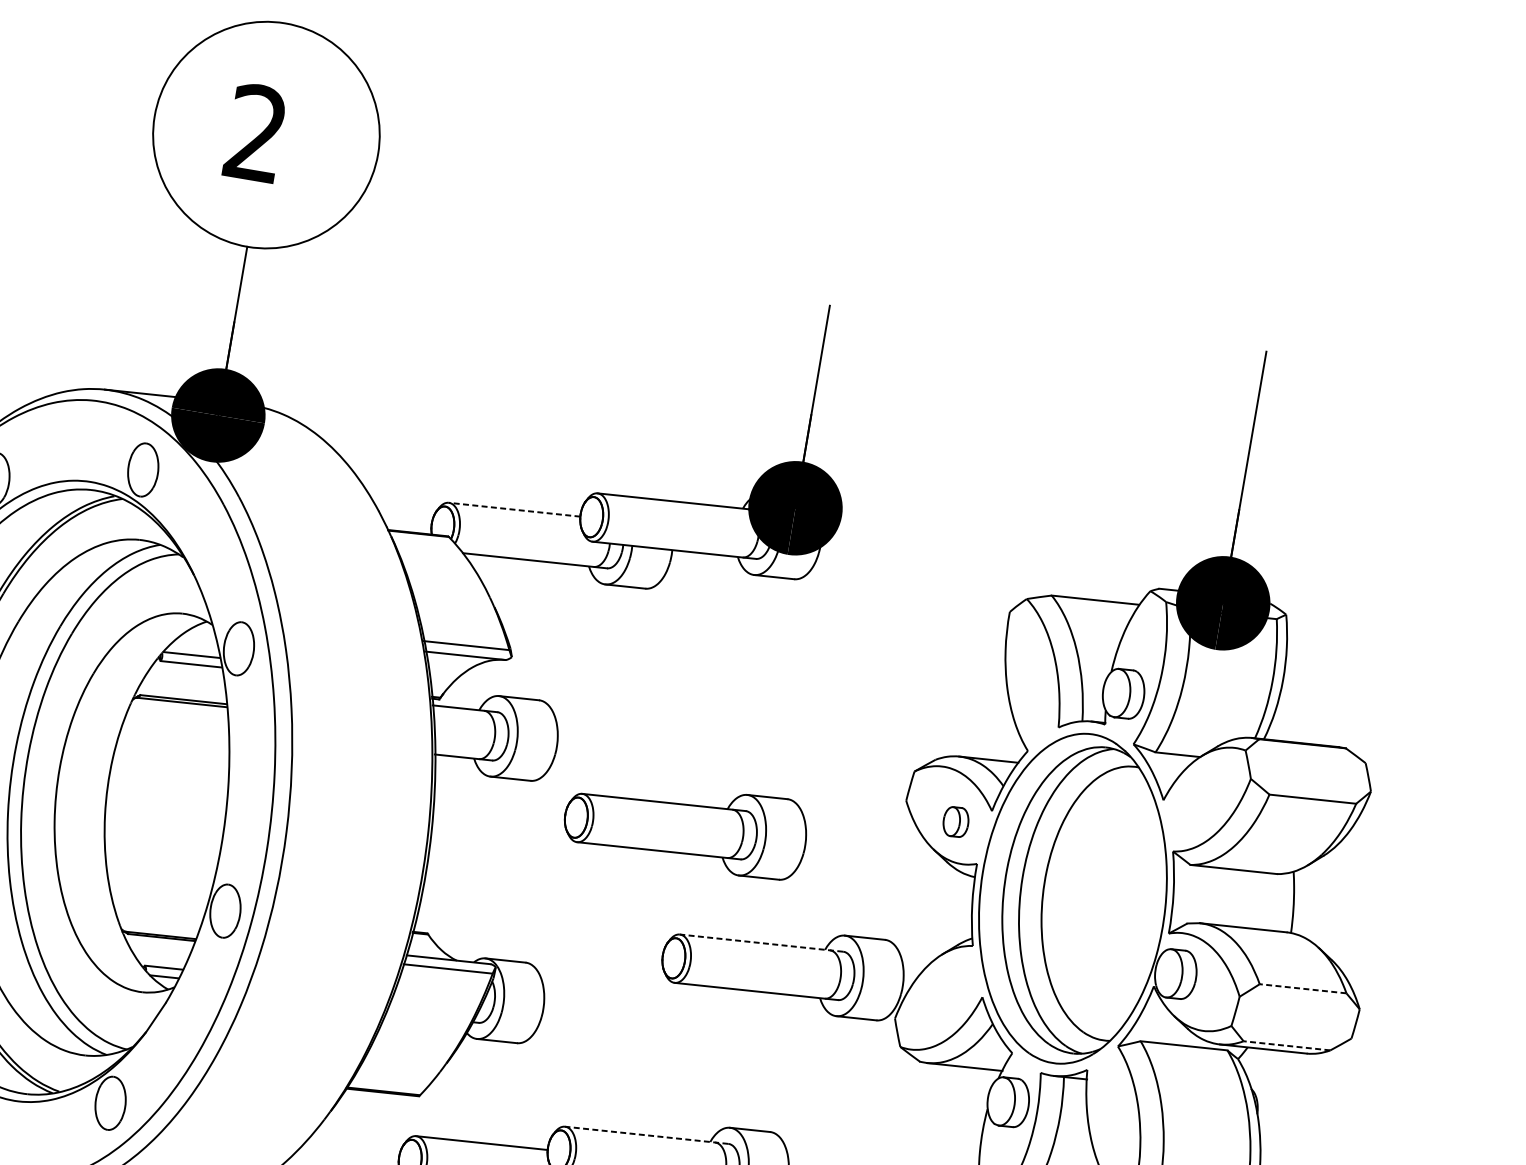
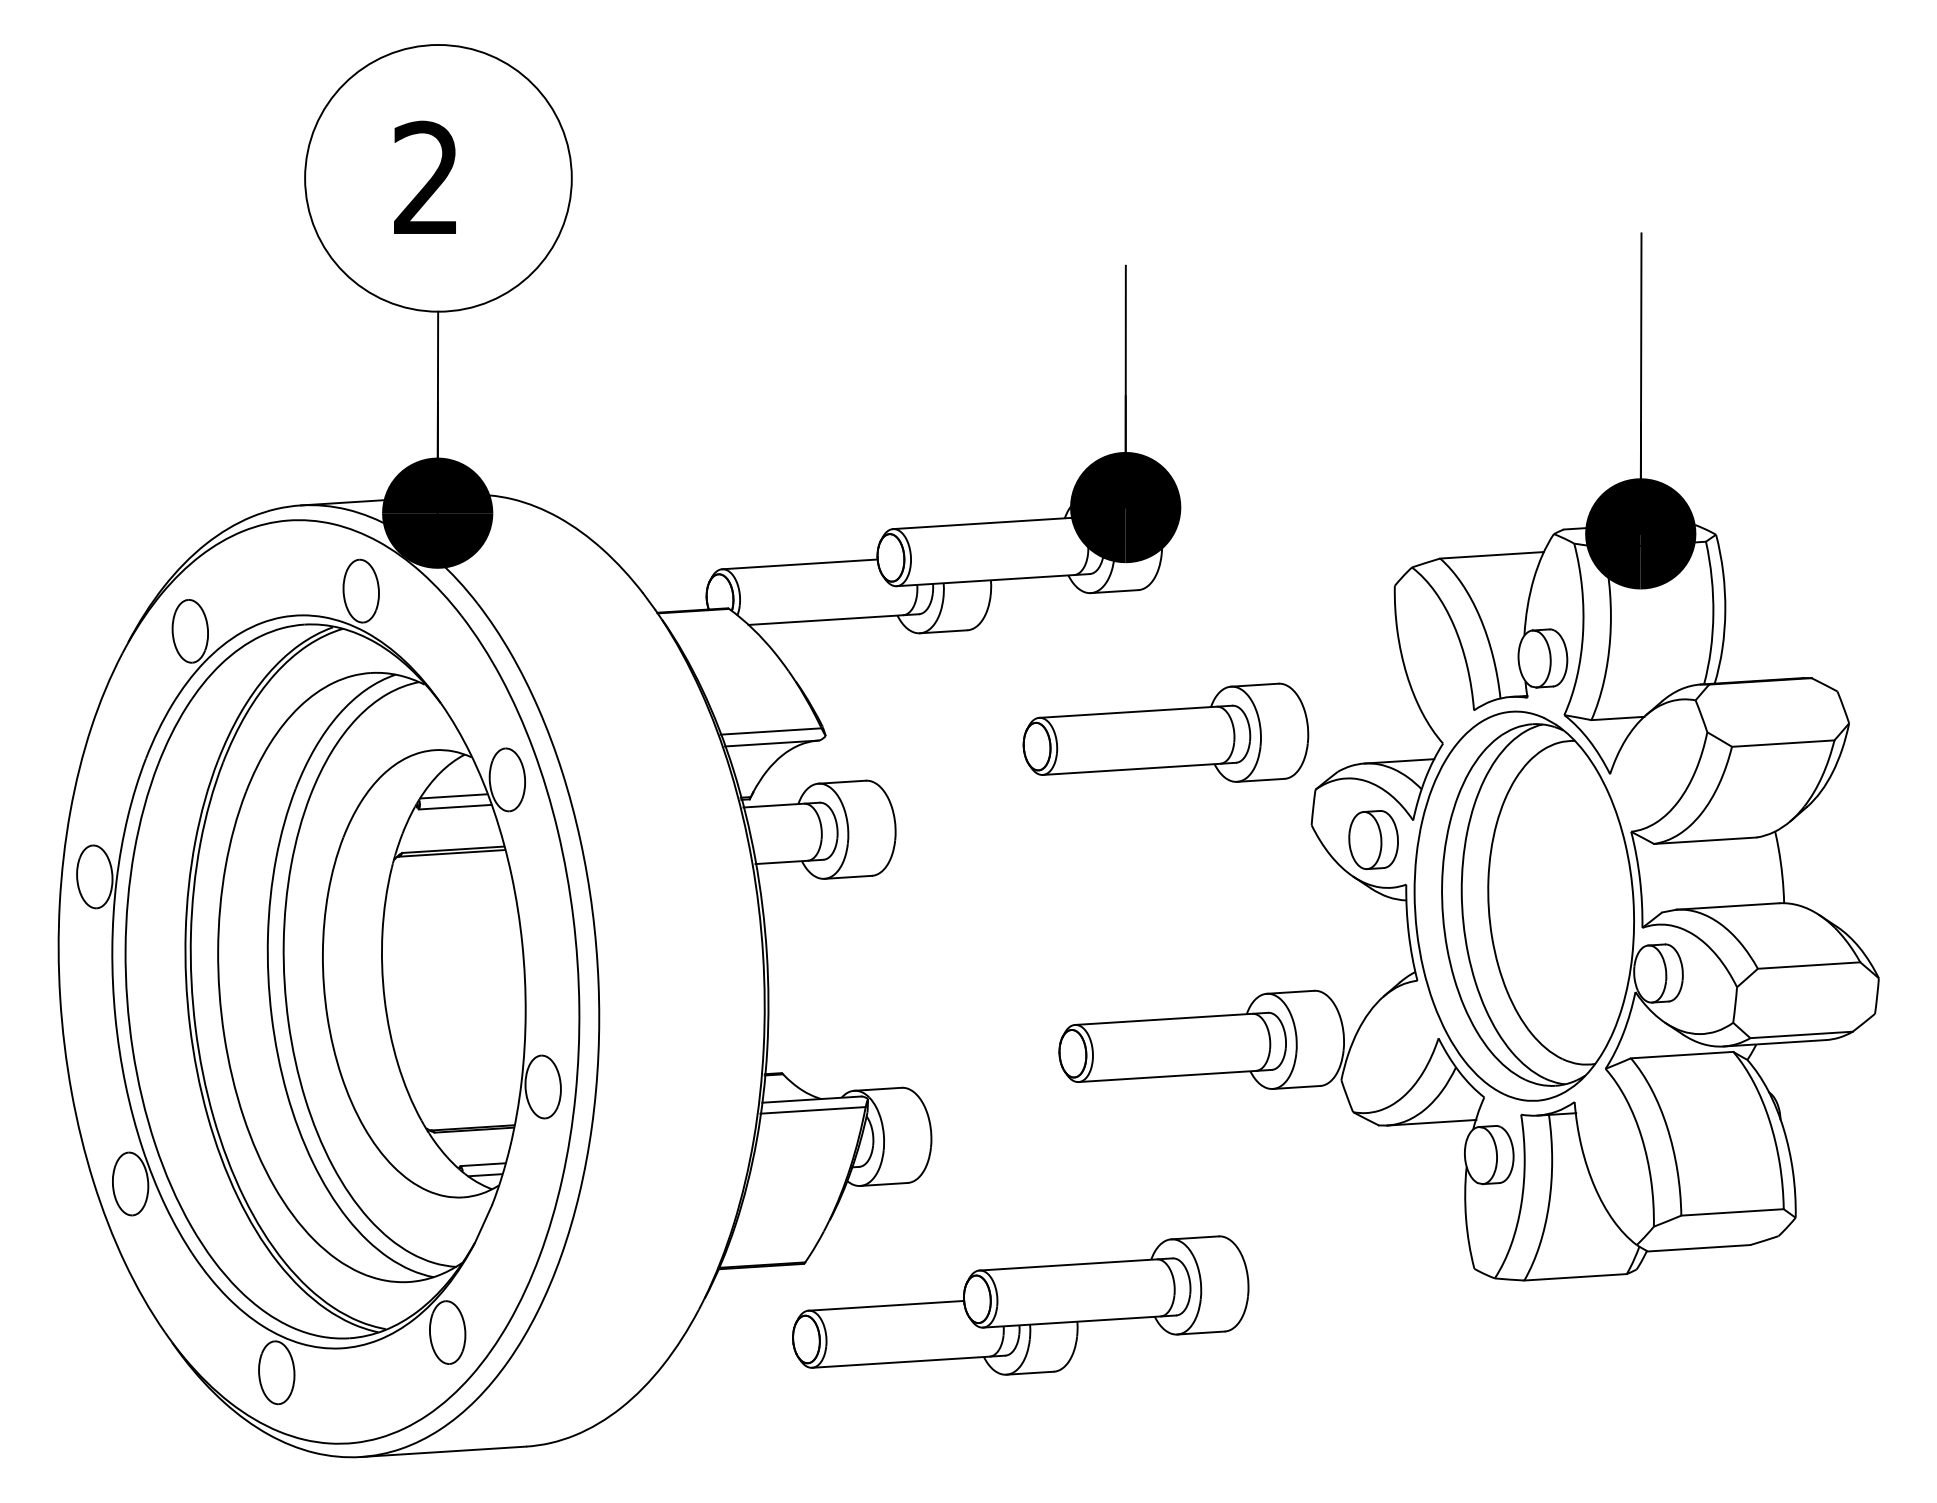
line: (515, 509) -> (800, 564), dashed -> solid
part: (955, 822) -> (1373, 840), size x1.67
part: (685, 824) -> (1165, 732), moved
line: (761, 942) -> (1171, 1018), dashed -> solid
line: (1302, 988) -> (1808, 965), dashed -> solid
line: (1286, 1045) -> (1801, 1034), dashed -> solid
line: (647, 1135) -> (1076, 1264), dashed -> solid

